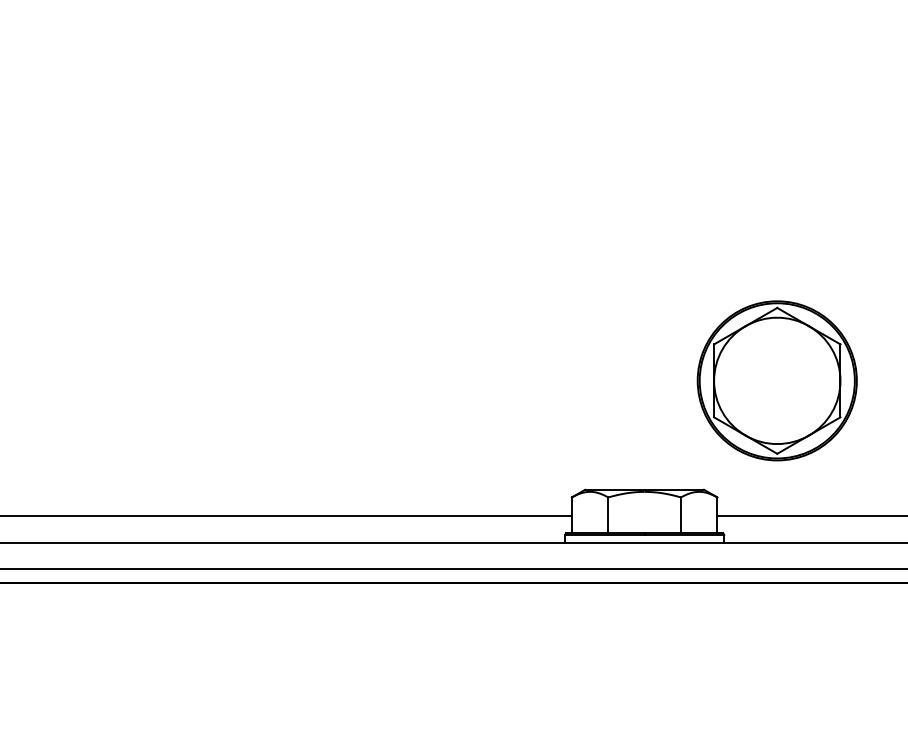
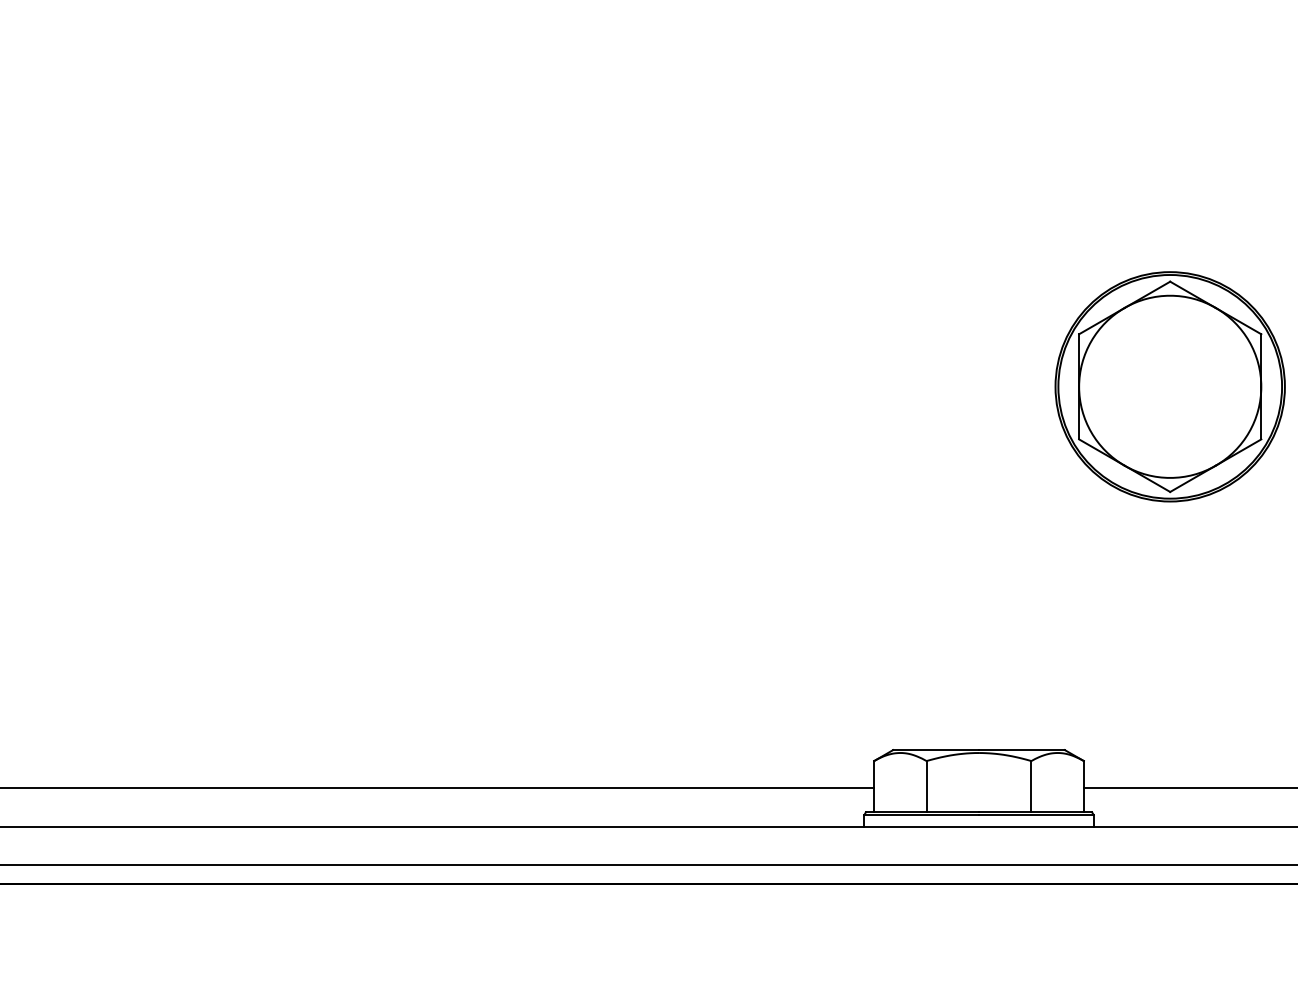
part: (776, 380) -> (1169, 386), moved

